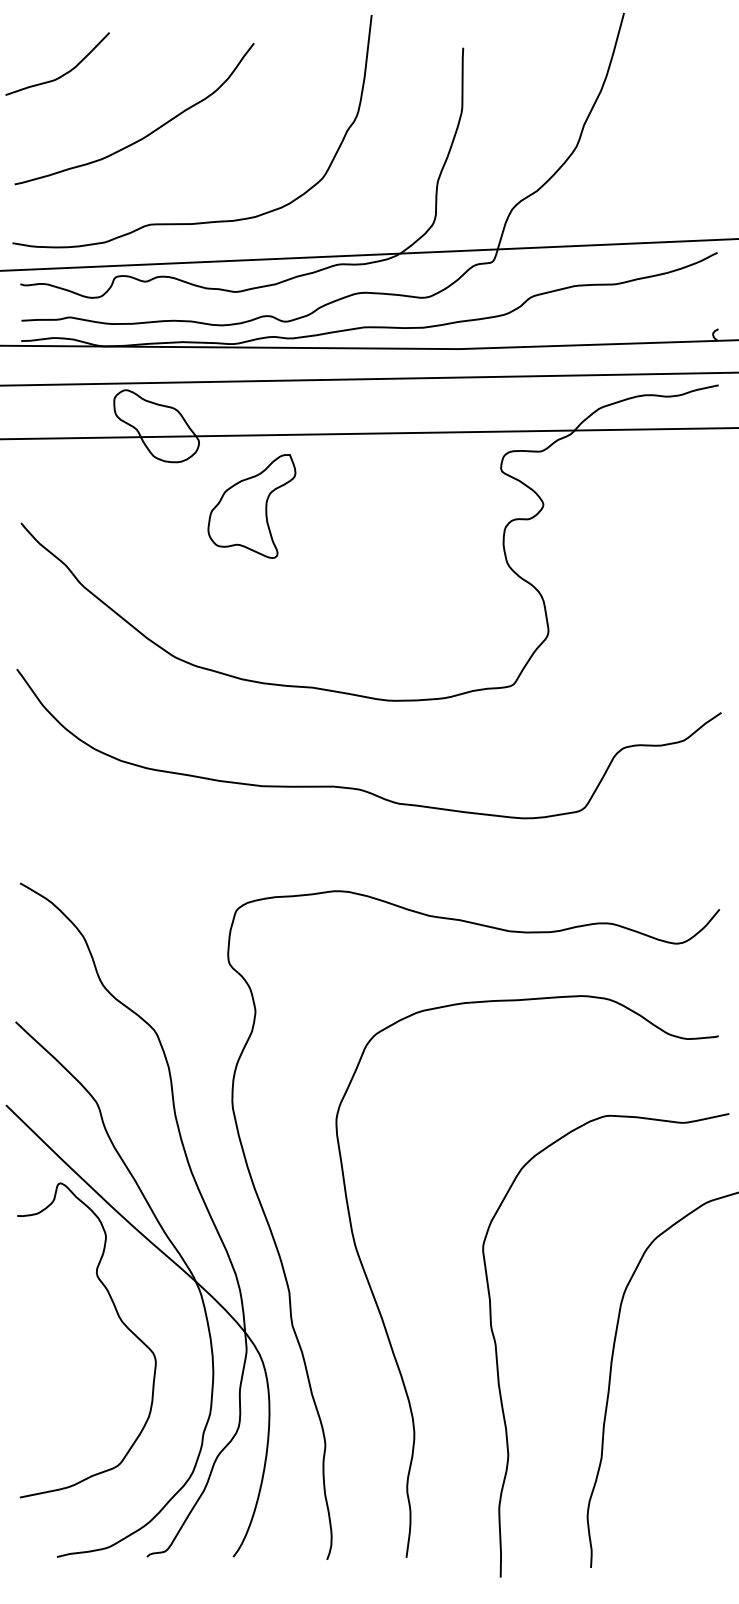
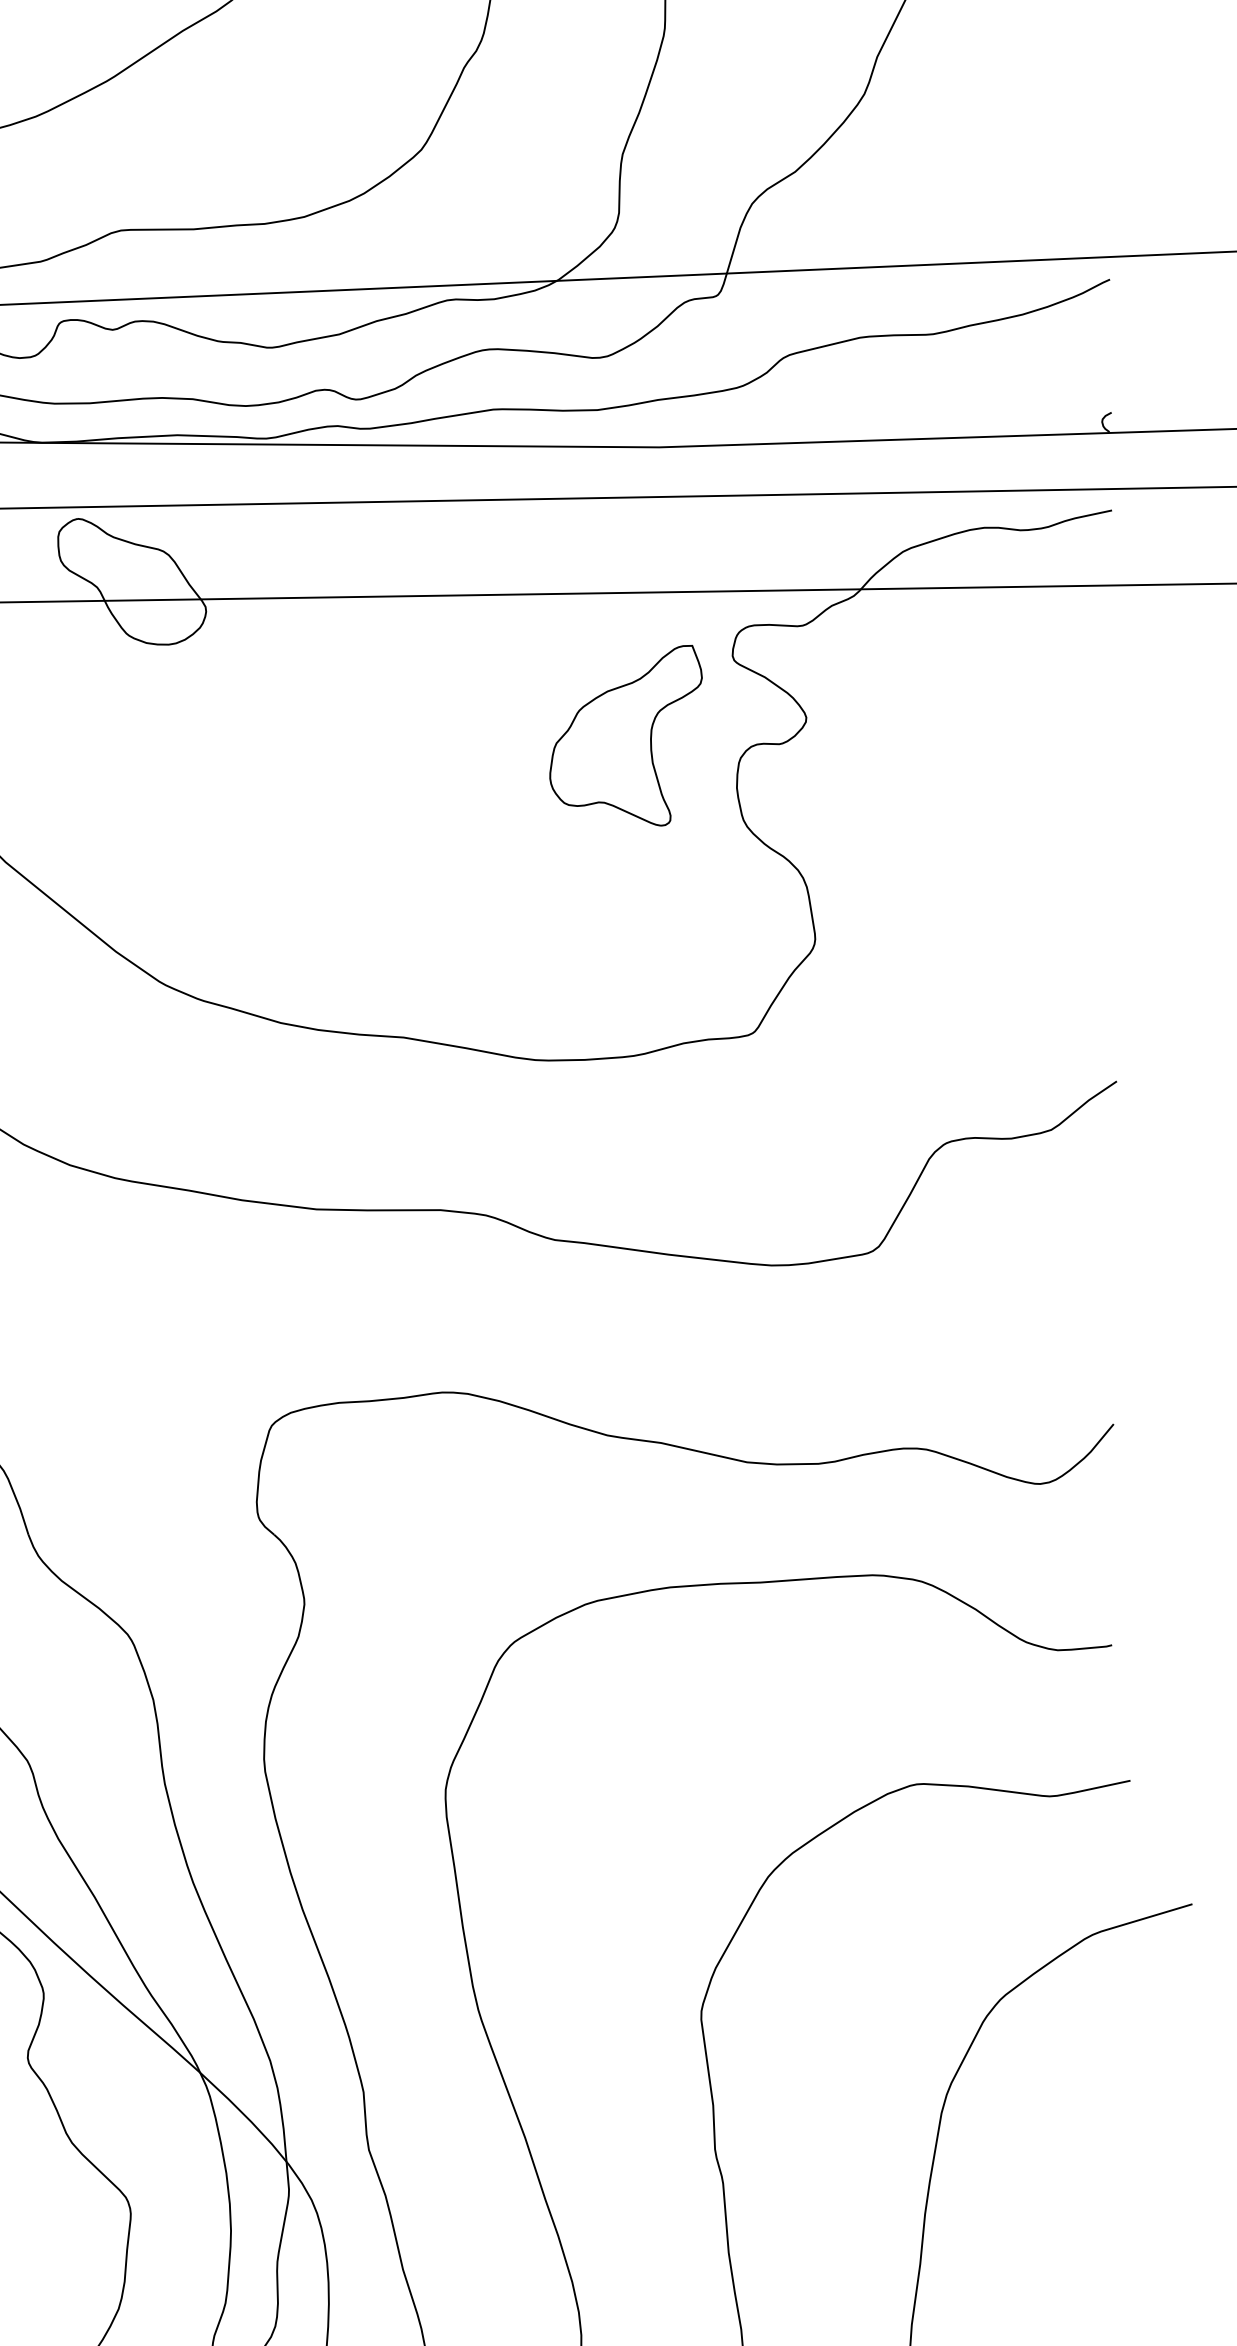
part: (251, 506) -> (625, 735), moved

